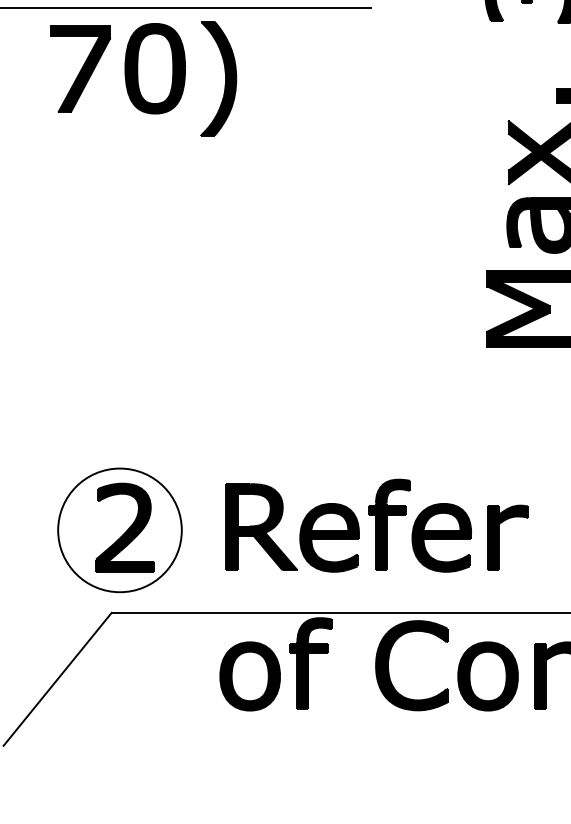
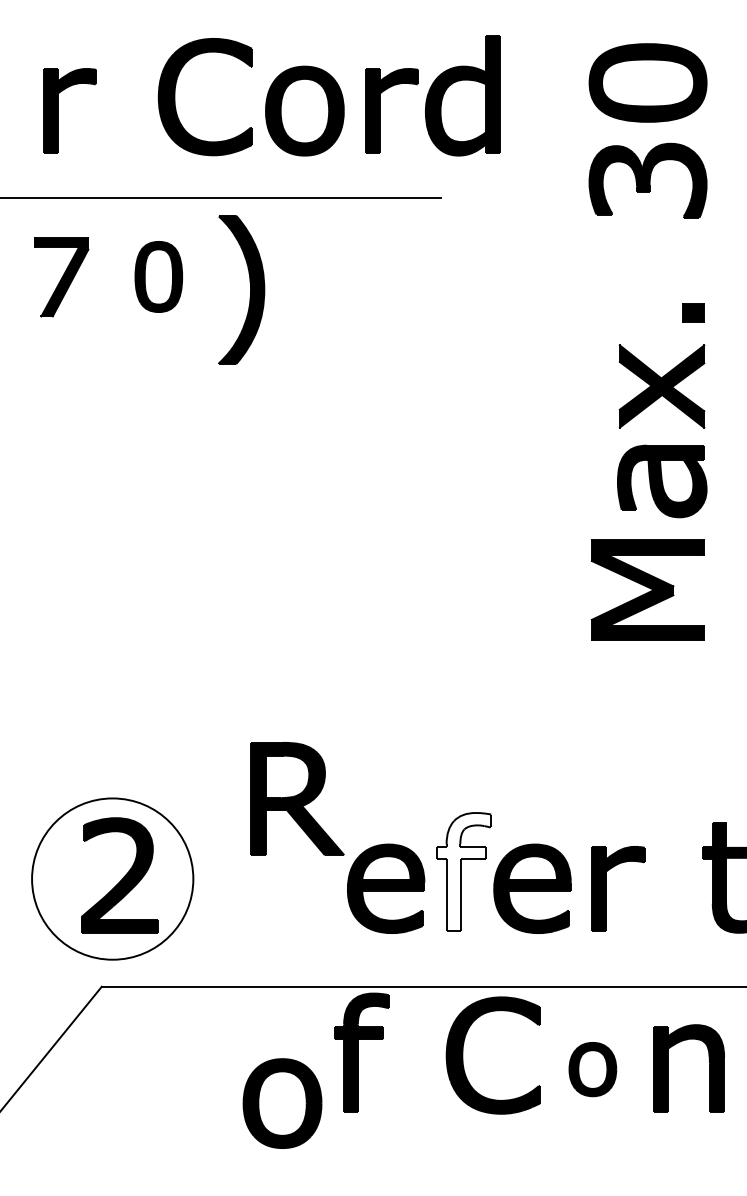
part: (155, 68) -> (158, 276), size x0.6
part: (80, 69) -> (61, 277), size x0.7
fill: (389, 525) -> (464, 872), removed
part: (261, 526) -> (297, 798), moved
part: (250, 676) -> (282, 1103), moved
part: (487, 676) -> (592, 1069), size x0.6

